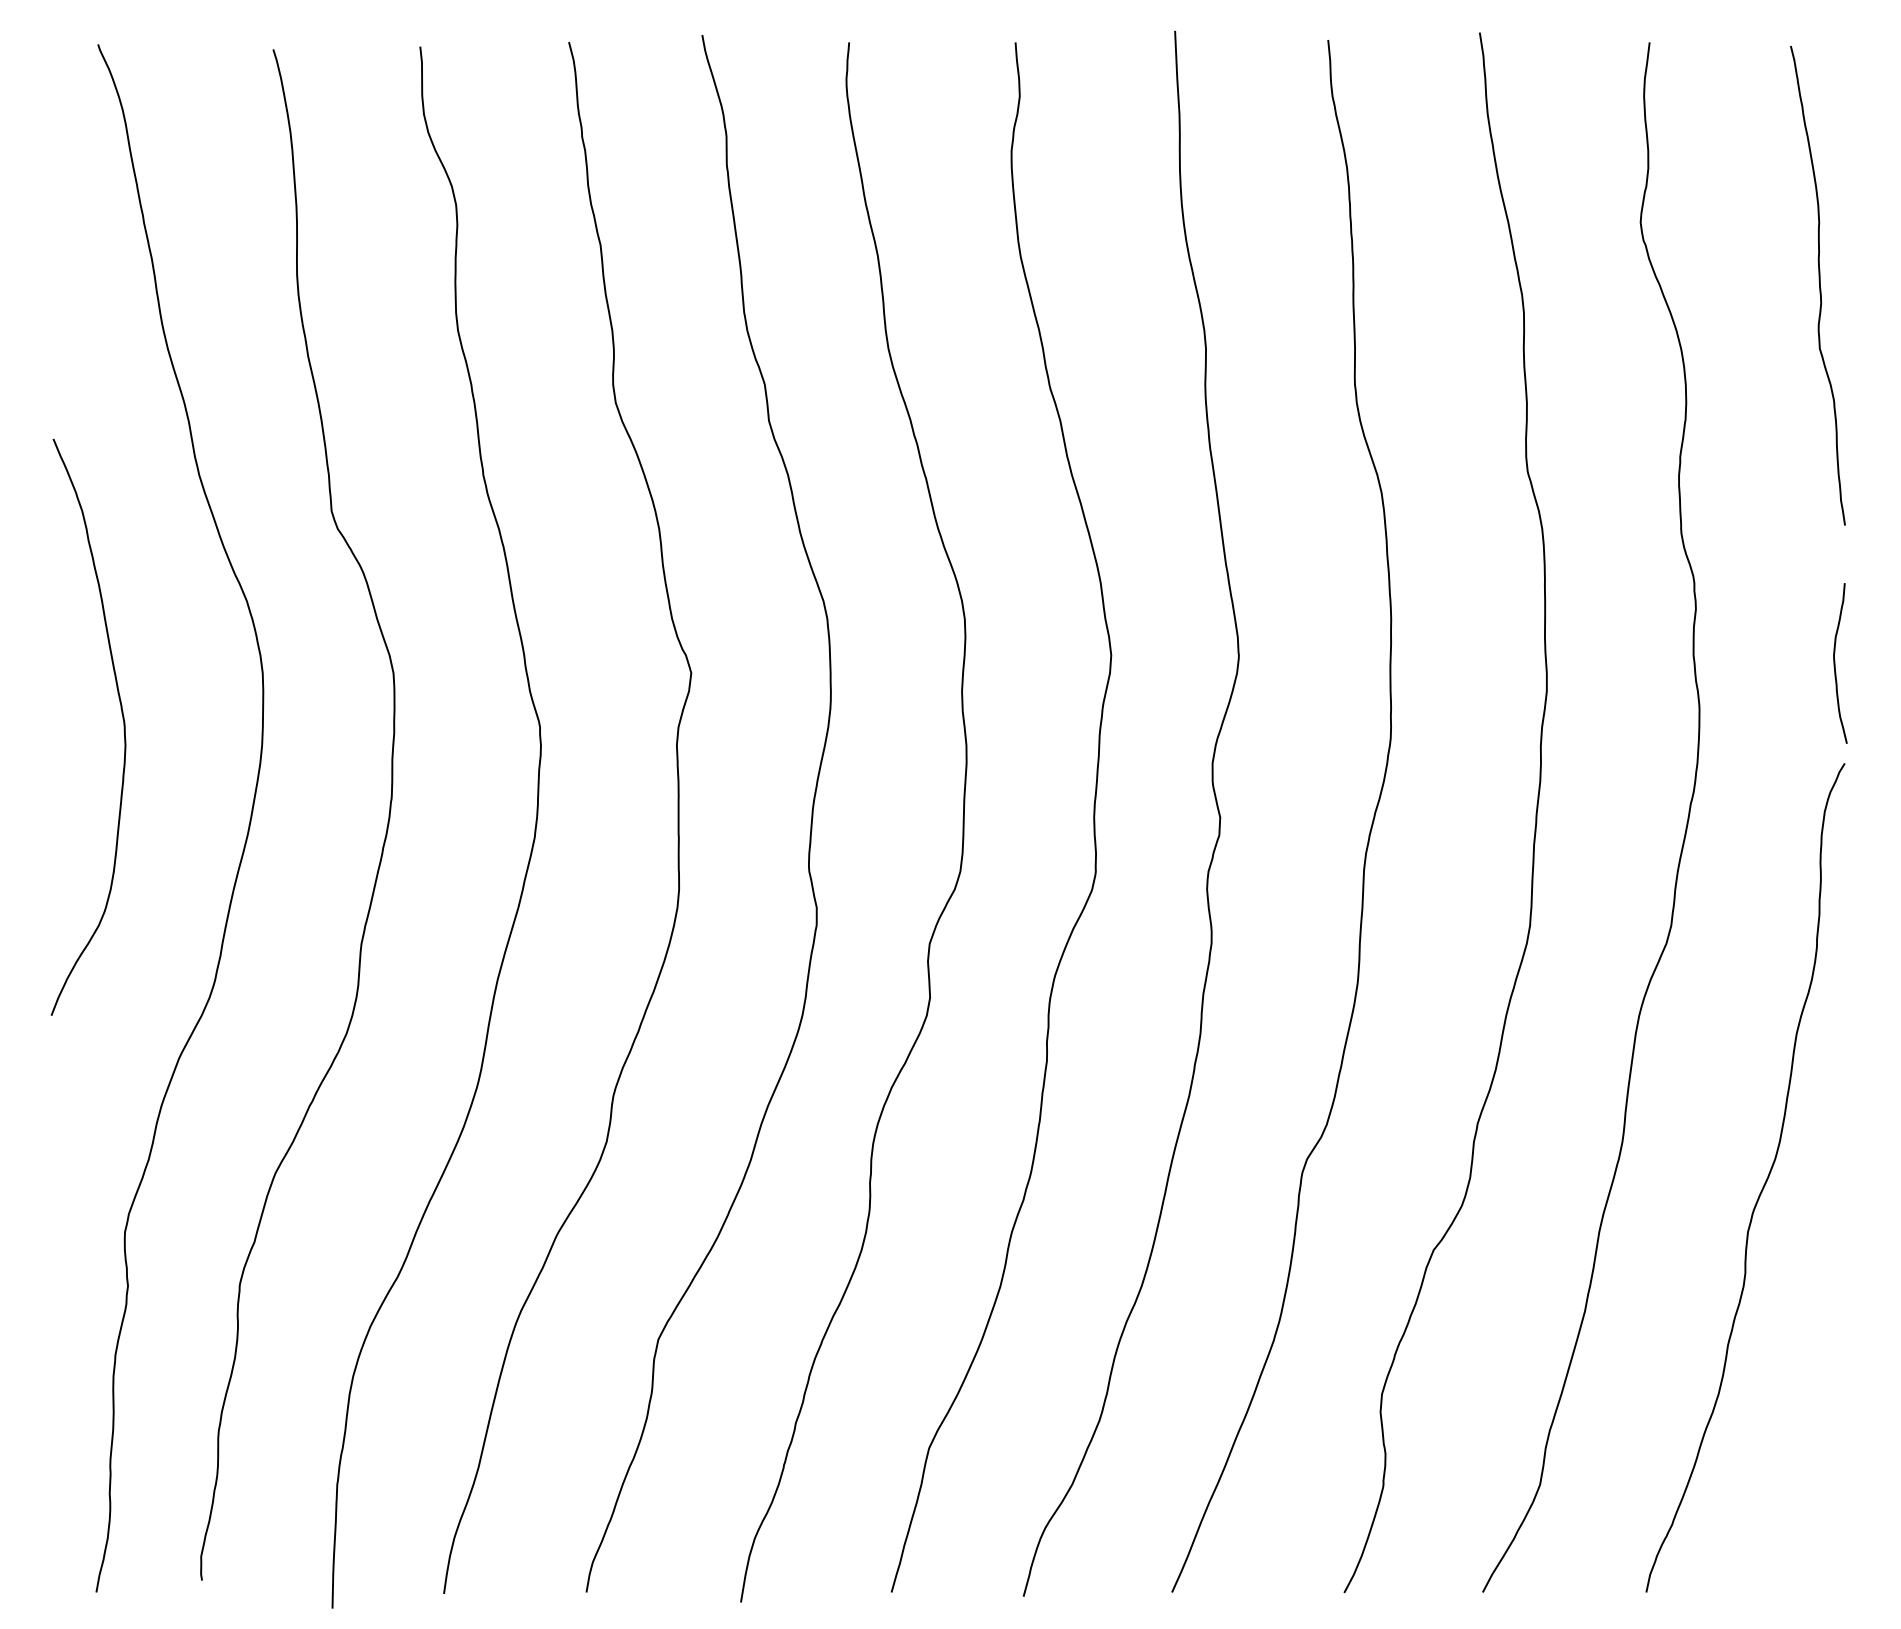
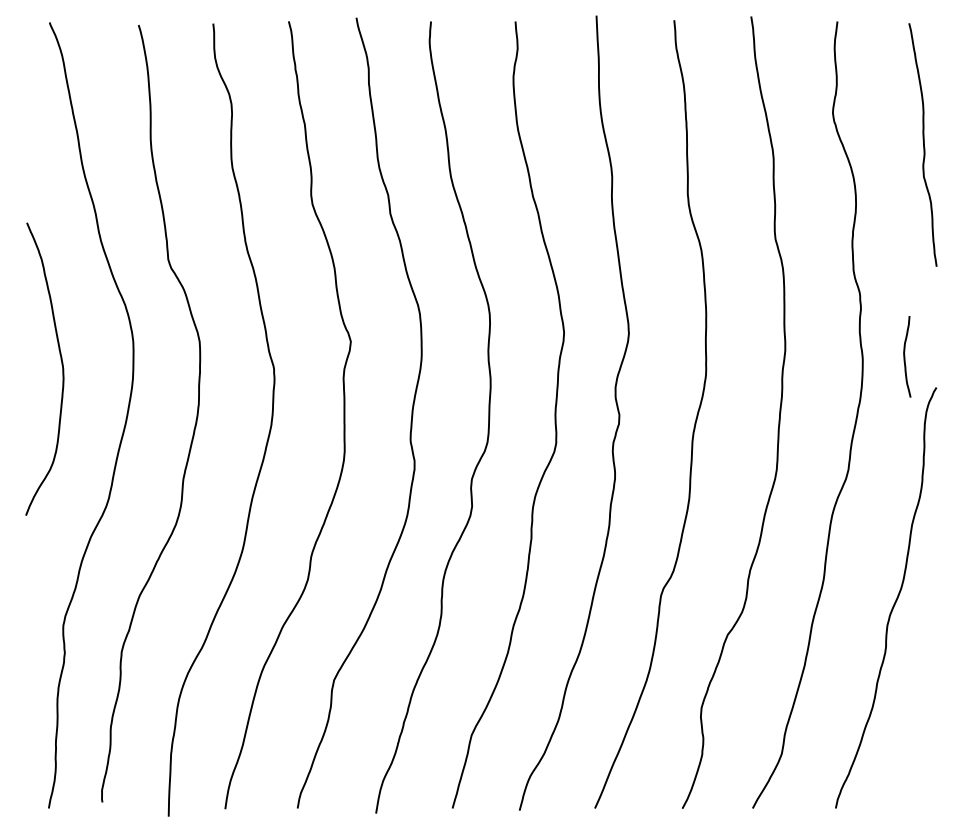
curve: (1836, 662) -> (905, 356), moved

